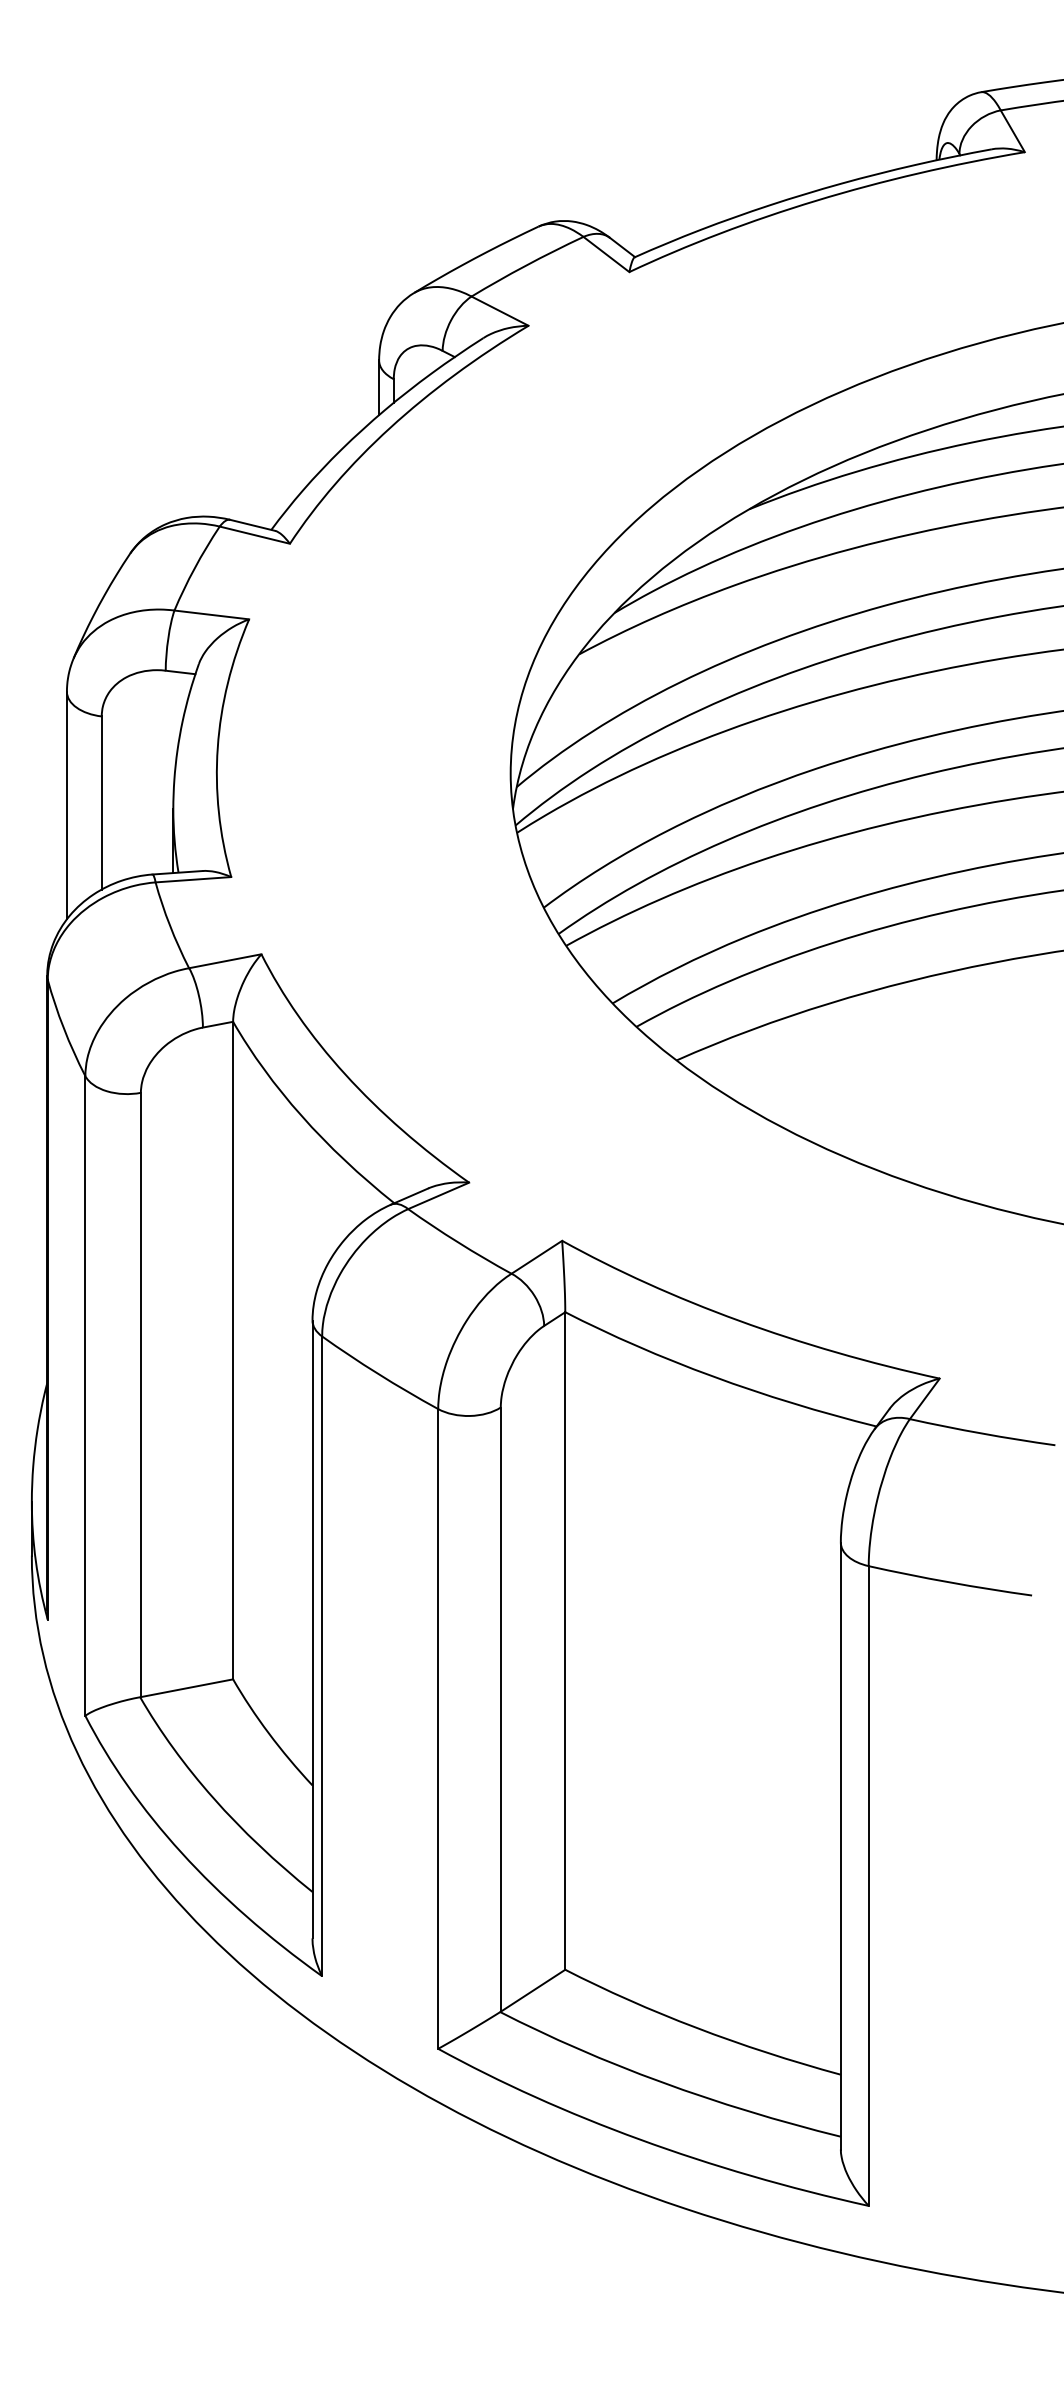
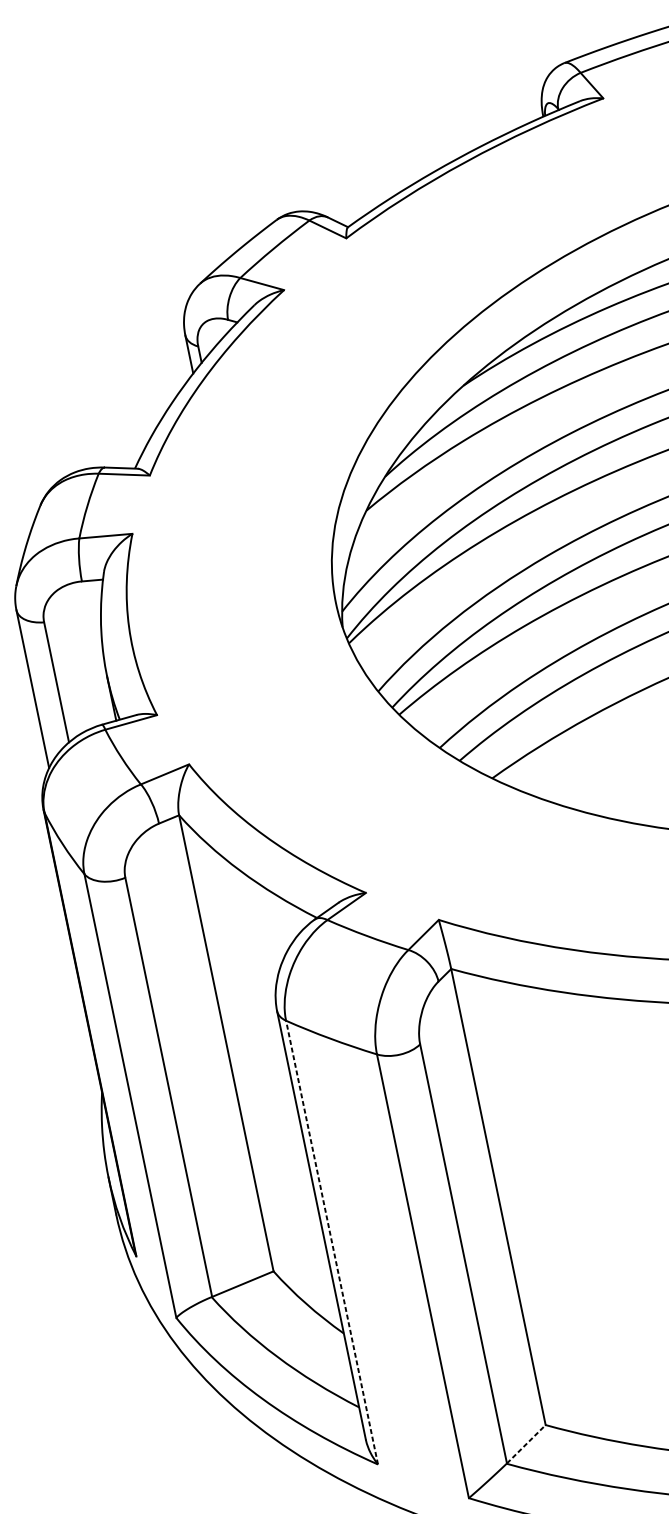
line: (322, 1656) -> (332, 1242), solid -> dashed
line: (533, 1990) -> (526, 1444), solid -> dashed

